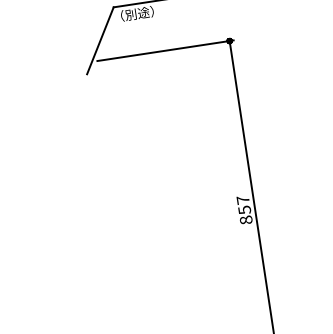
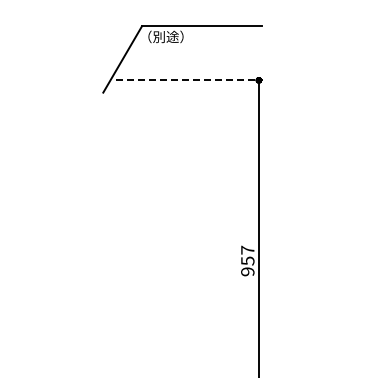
line: (166, 50) -> (190, 80), solid -> dashed
text: (245, 219) -> (247, 271), 857 -> 957

